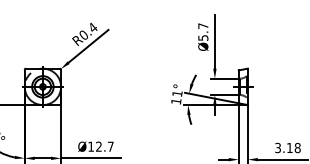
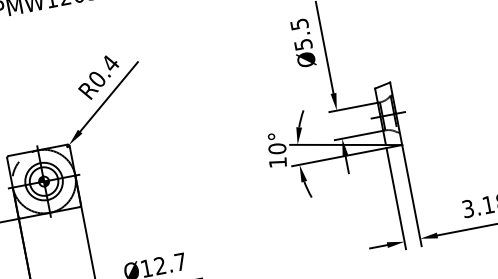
text: (203, 26) -> (299, 24), Ø5.7 -> Ø5.5
text: (177, 93) -> (277, 148), 11° -> 10°

